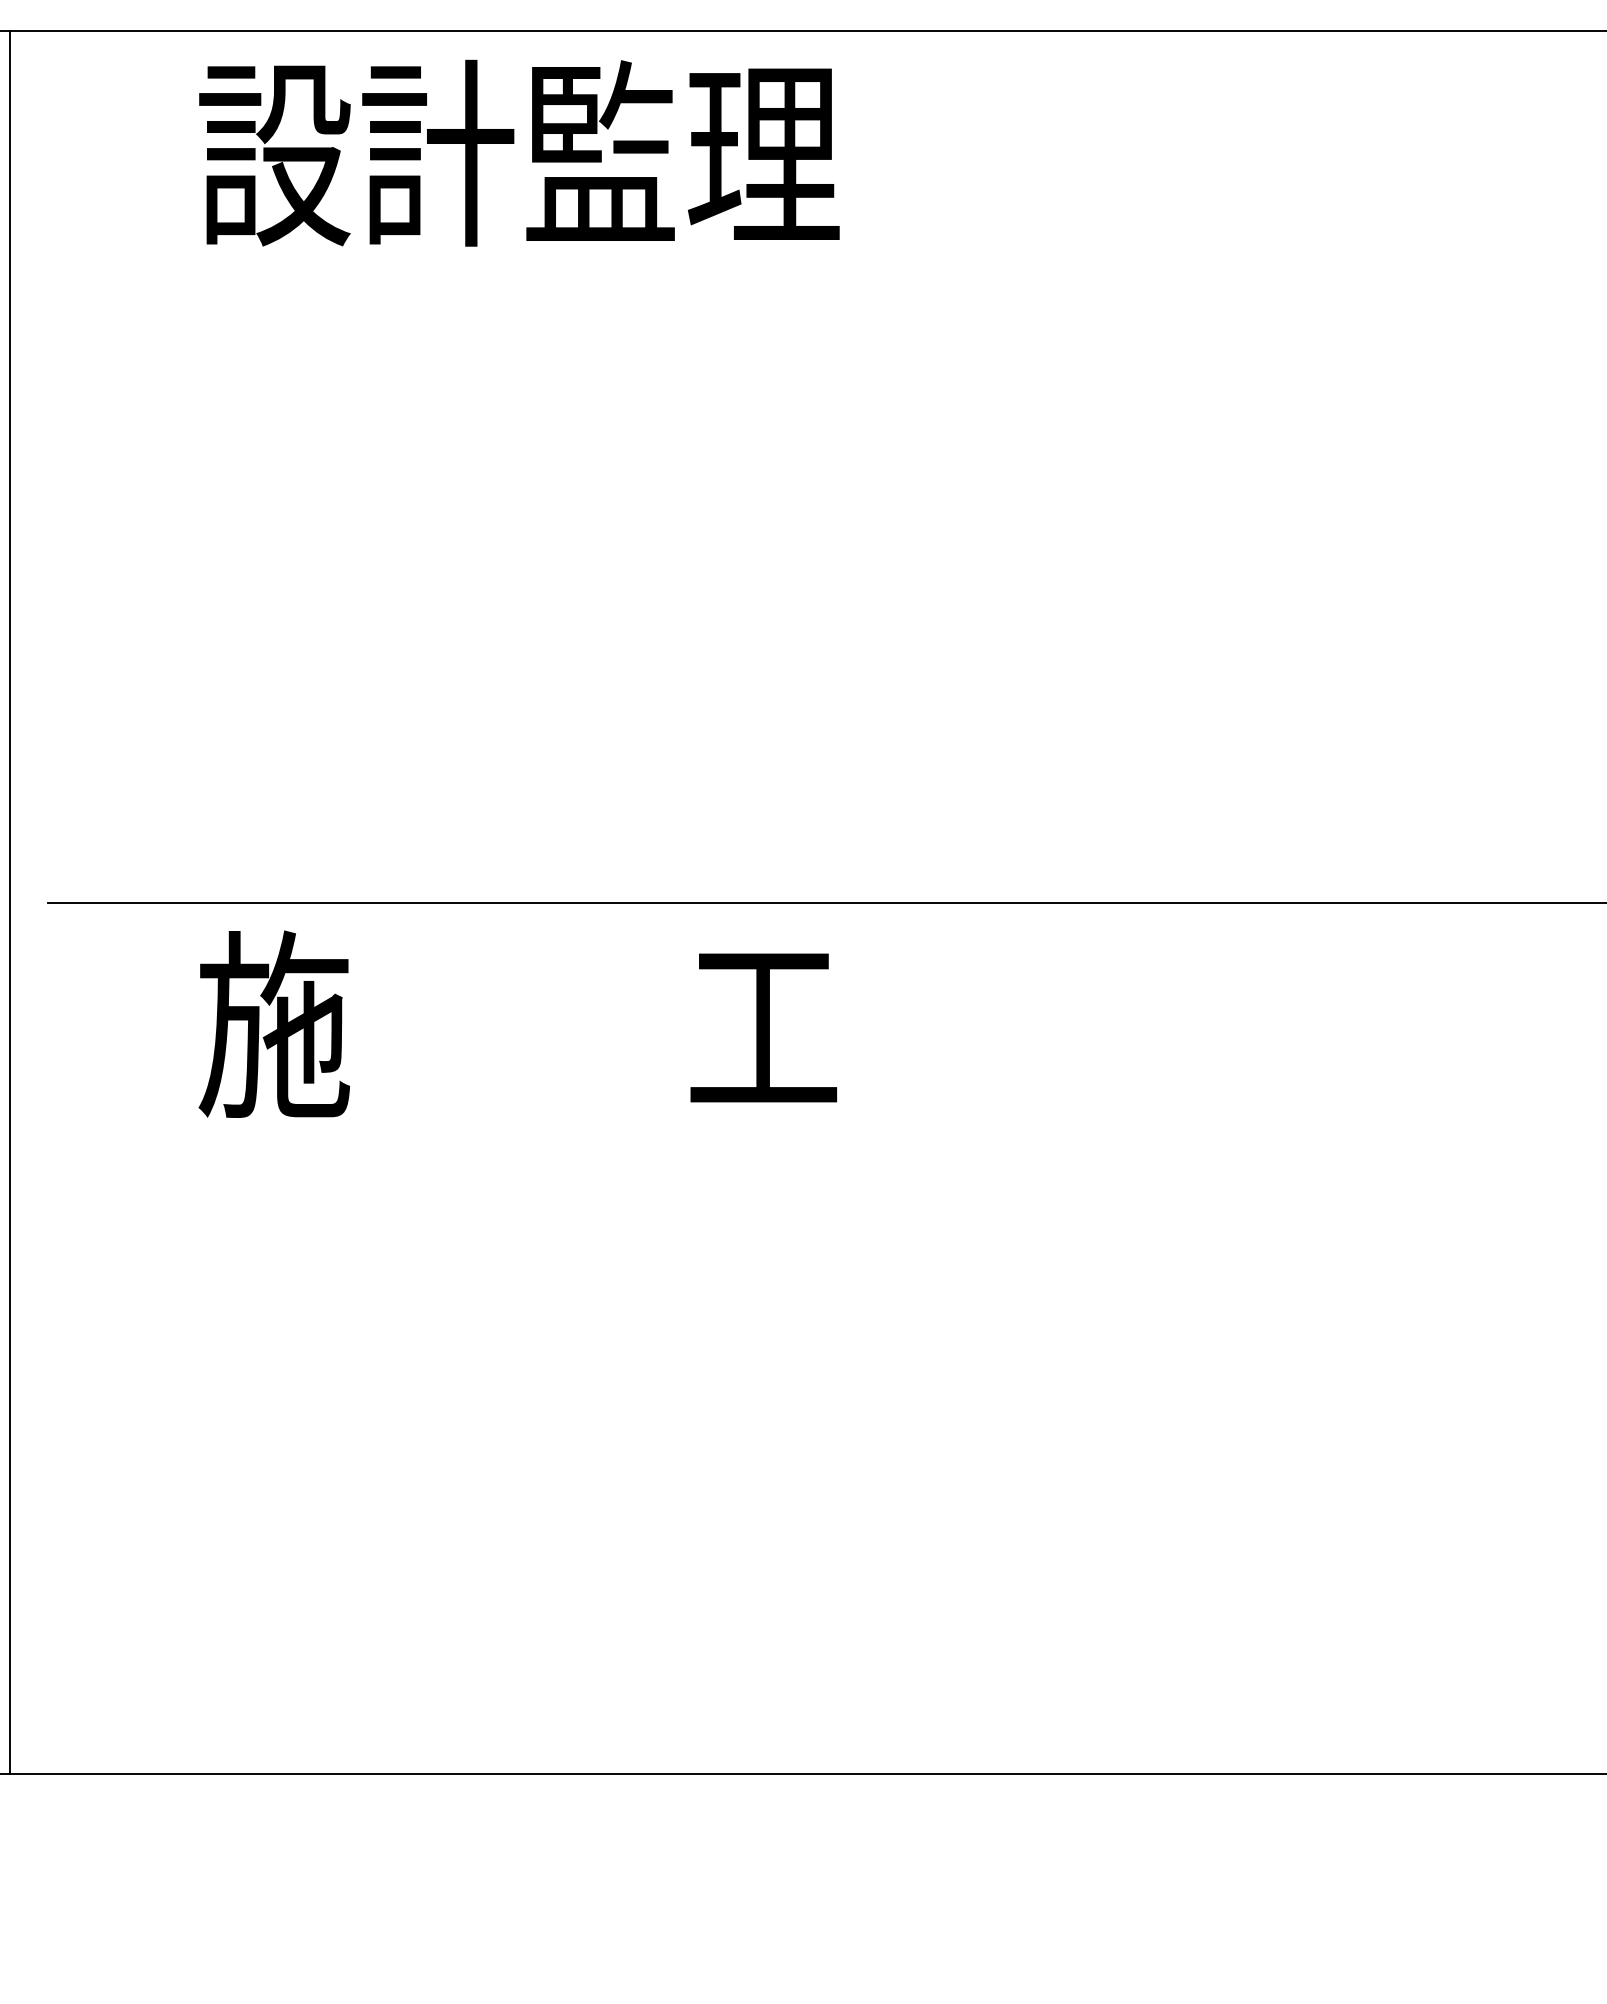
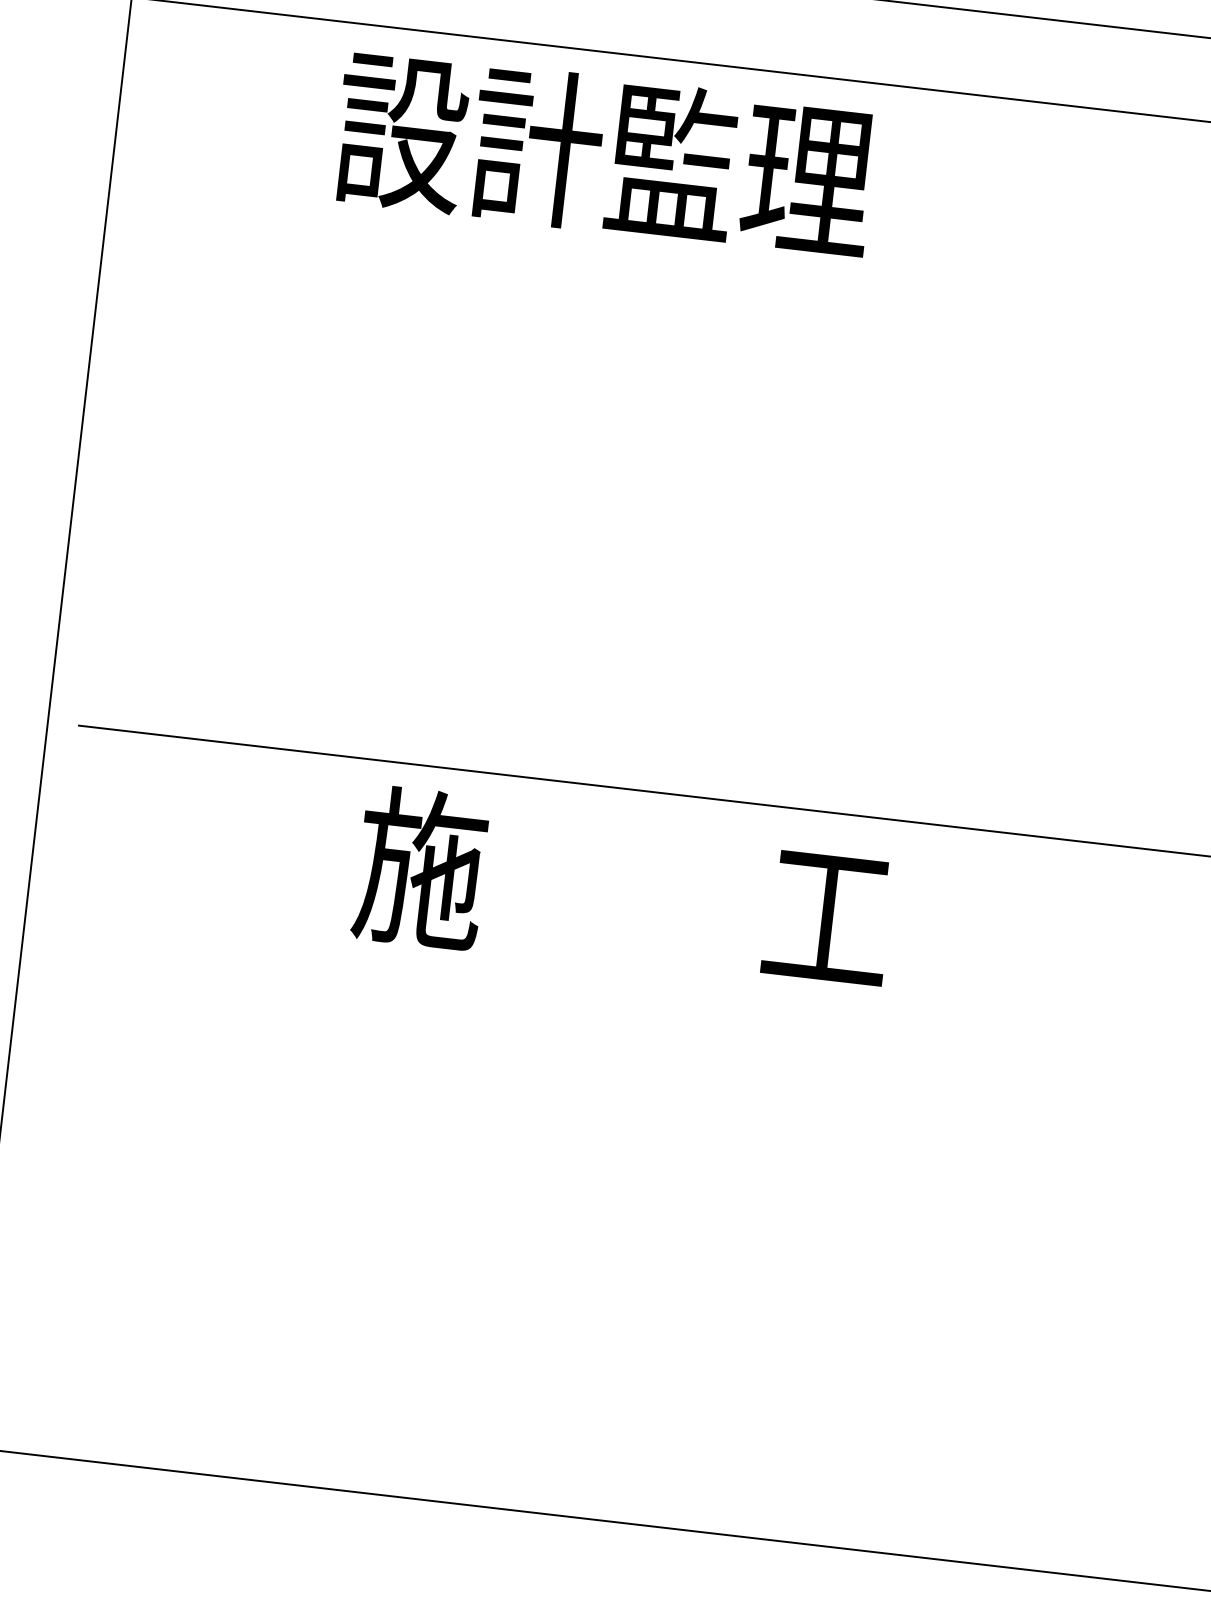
text: (519, 152) -> (605, 154), moved
text: (517, 1023) -> (623, 890), moved

